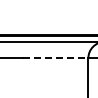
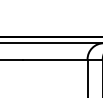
line: (56, 58) -> (55, 59), dashed -> solid

